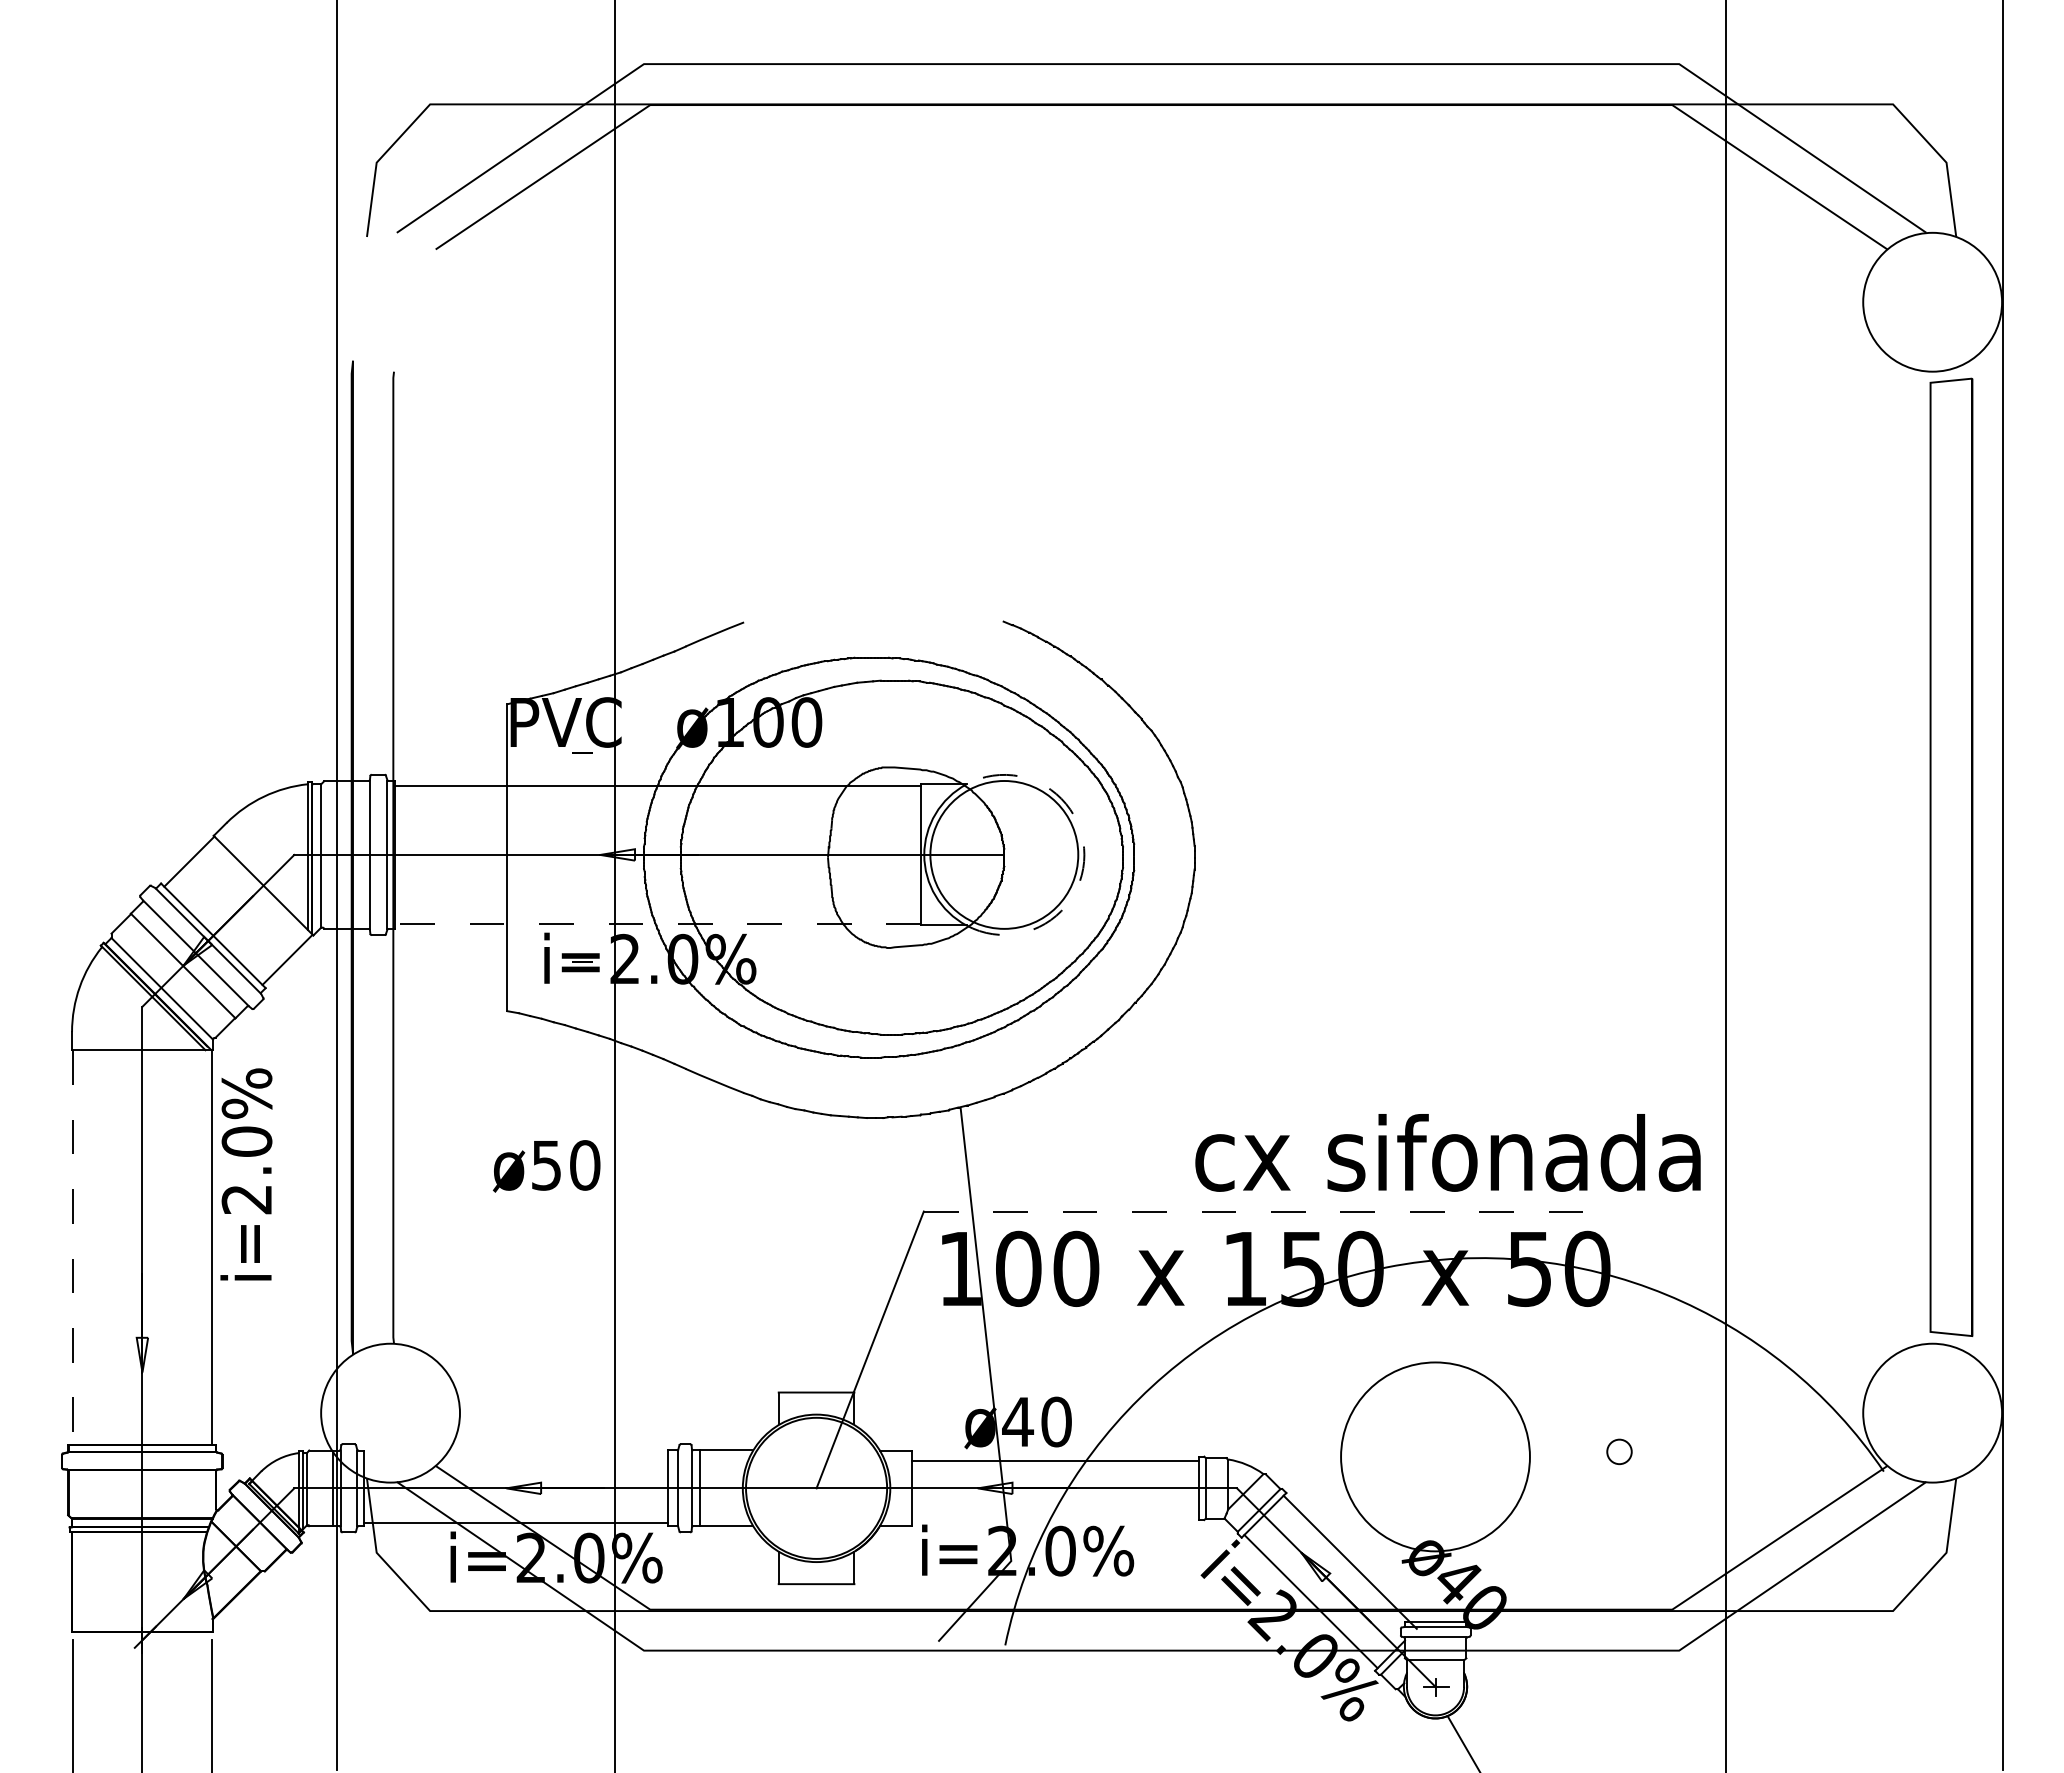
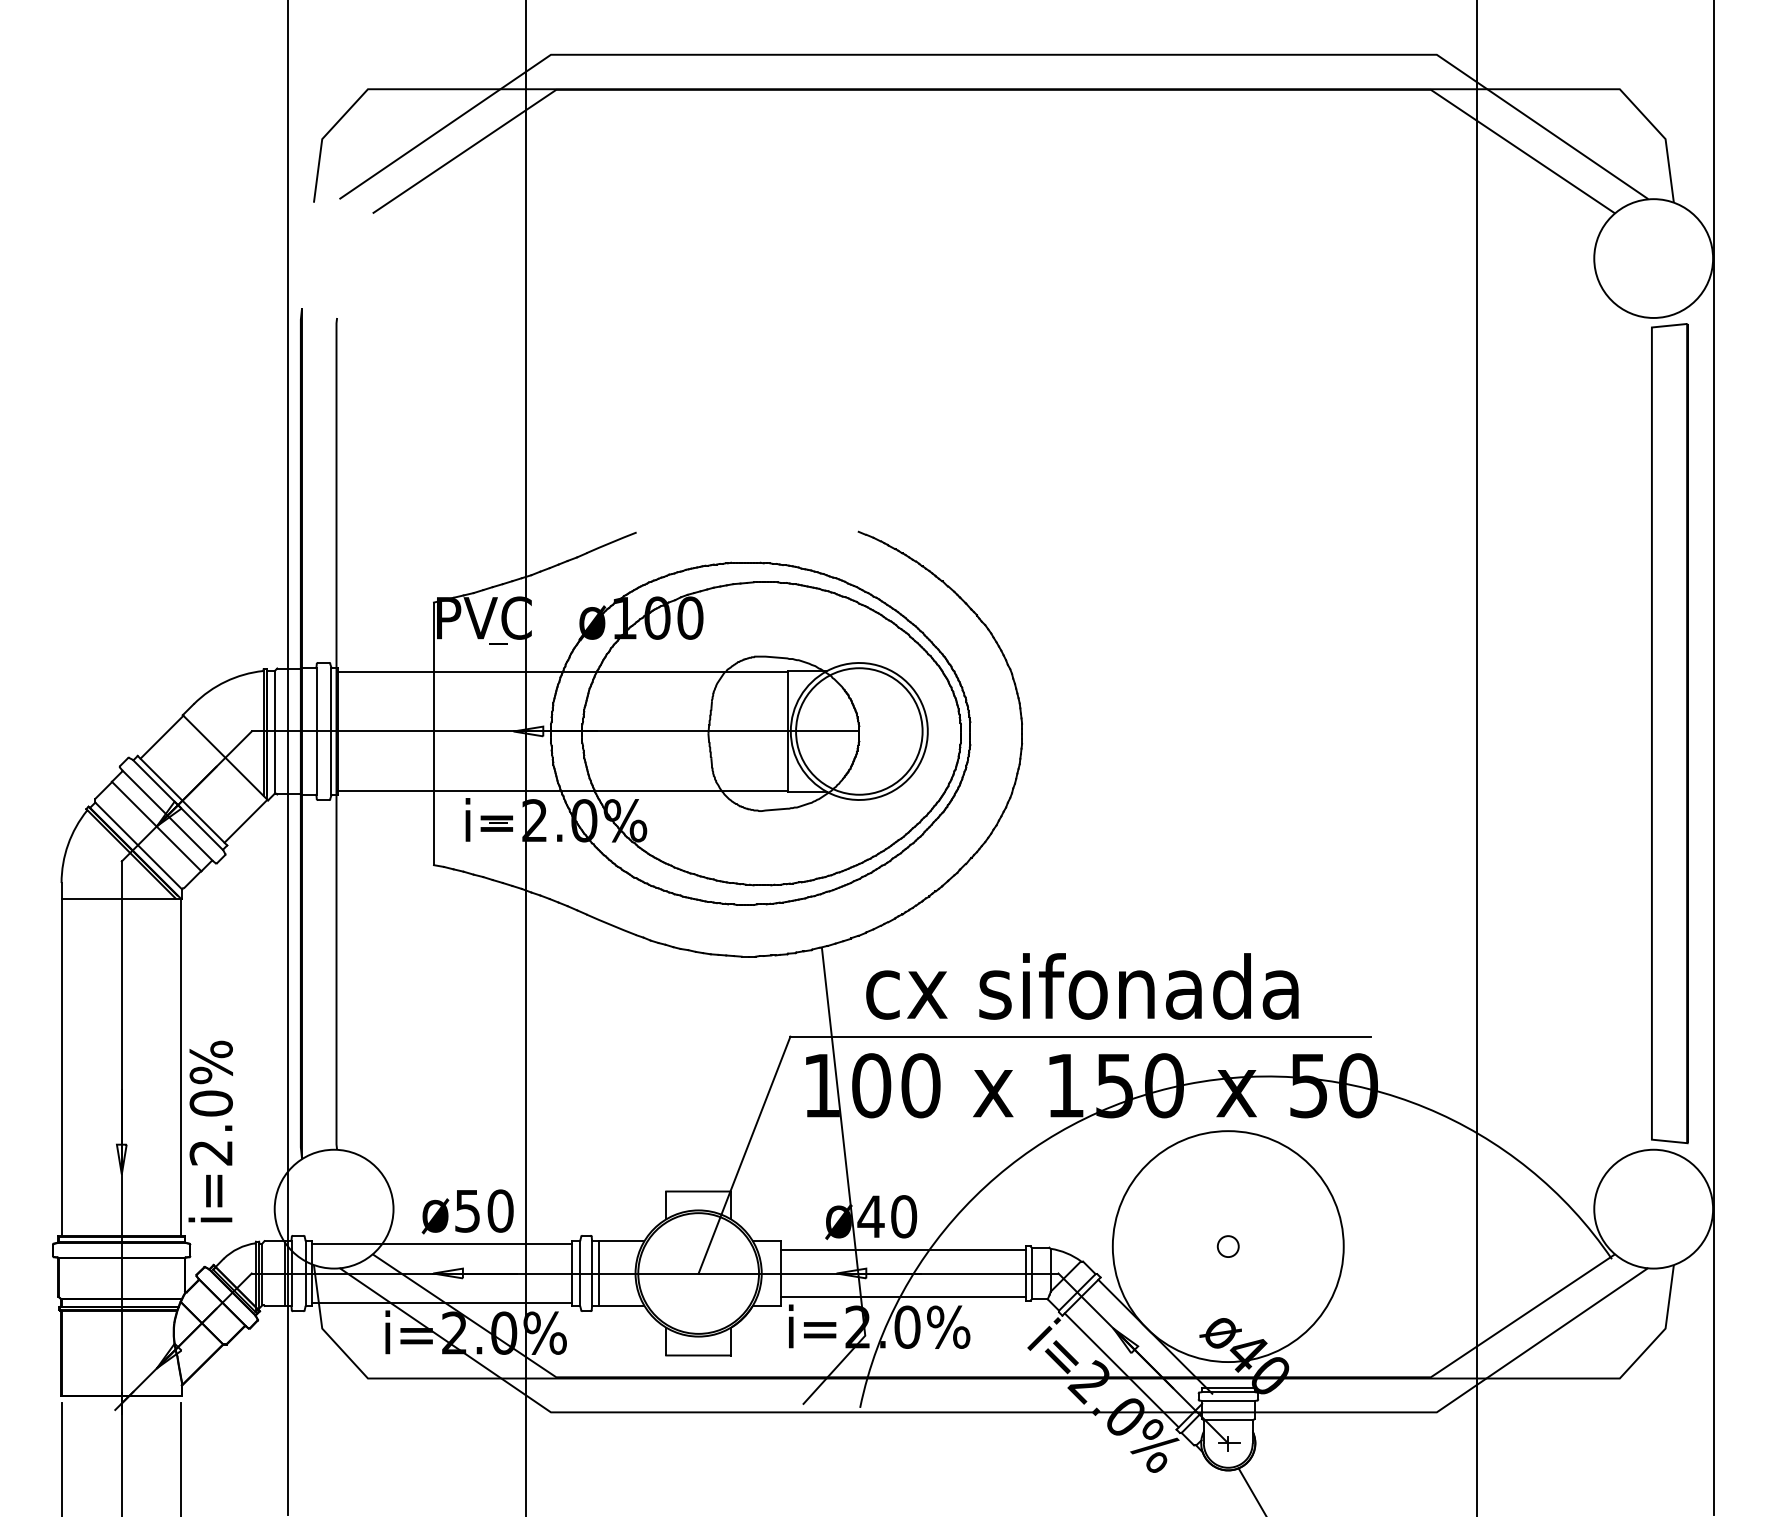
arc: (1084, 854) -> (927, 731), dashed -> solid
line: (657, 924) -> (562, 791), dashed -> solid
text: (1447, 1152) -> (1081, 986), moved
text: (546, 1166) -> (467, 1212), moved
text: (246, 1174) -> (210, 1131), moved
line: (1263, 1211) -> (1081, 1036), dashed -> solid
line: (73, 1248) -> (62, 1068), dashed -> solid
circle: (1619, 1451) -> (1228, 1246), moved
line: (516, 1453) -> (441, 1243), added
circle: (1435, 1456) -> (1228, 1246), size x1.43
line: (1055, 1516) -> (903, 1297), added

